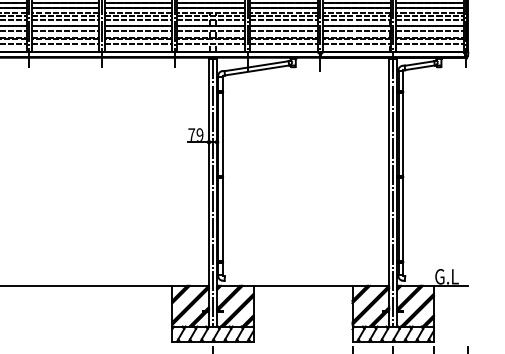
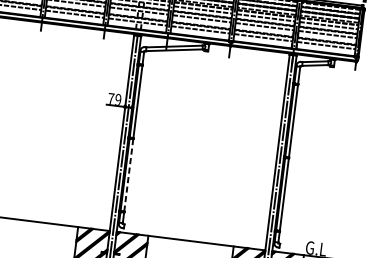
line: (222, 219) -> (128, 175), solid -> dashed

